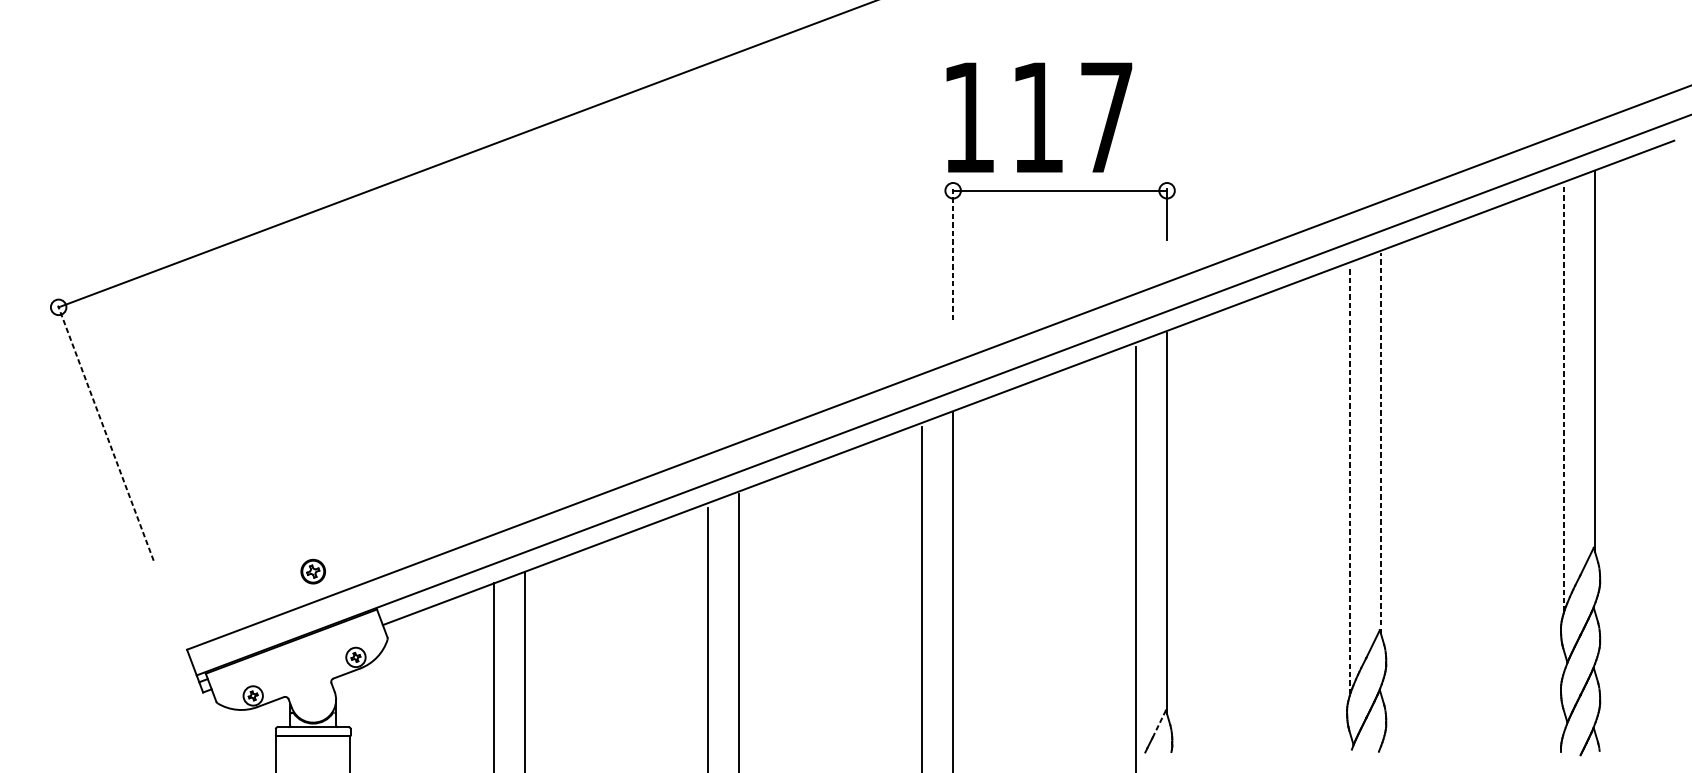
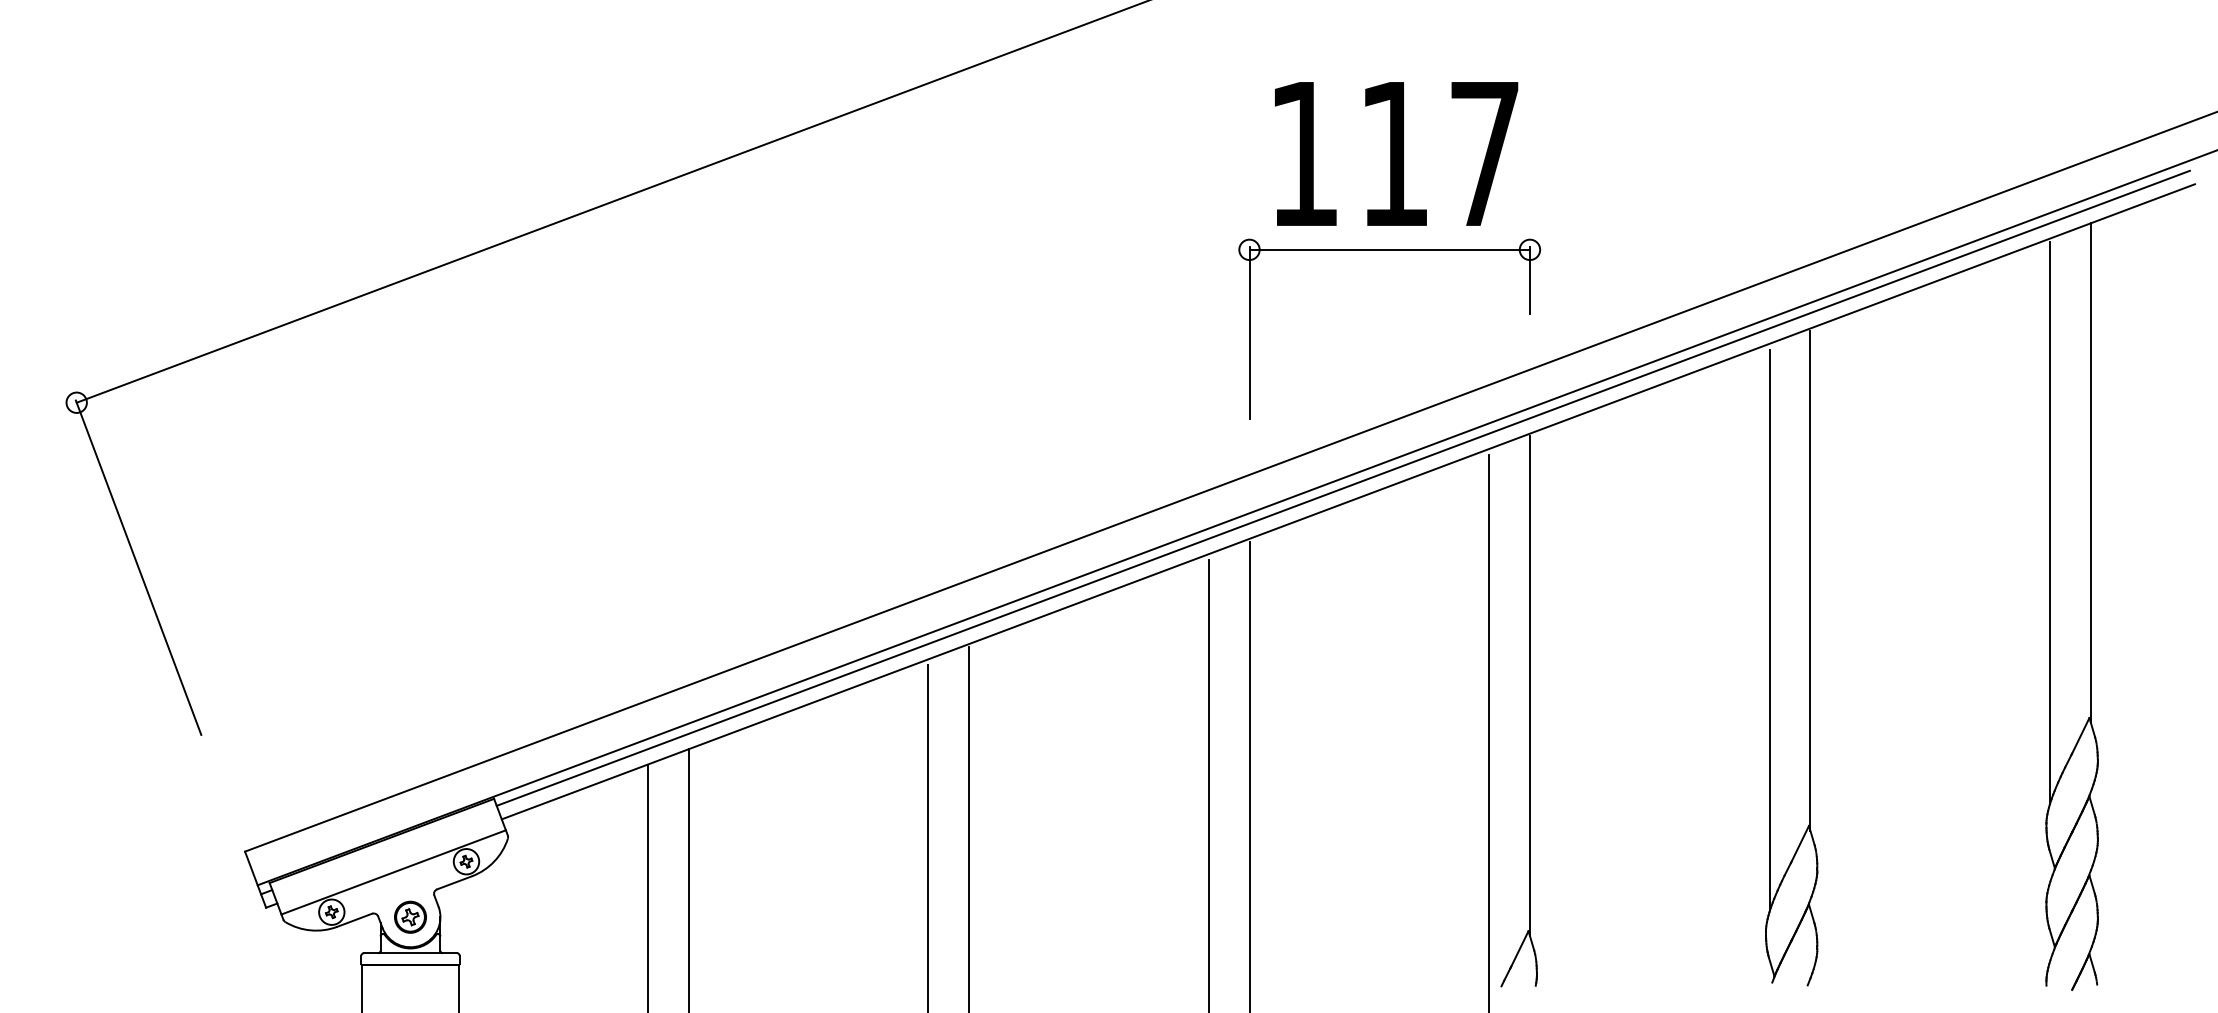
text: (1039, 117) -> (1396, 153), moved
line: (953, 254) -> (1249, 333), dashed -> solid
line: (1024, 372) -> (1342, 487), added
line: (1564, 397) -> (2050, 521), dashed -> solid
line: (105, 433) -> (138, 567), dashed -> solid
line: (1381, 443) -> (1810, 581), dashed -> solid
line: (1349, 480) -> (1769, 629), dashed -> solid
part: (313, 571) -> (410, 916), moved
line: (300, 665) -> (393, 872), added
line: (1159, 723) -> (1519, 948), dashed -> solid

